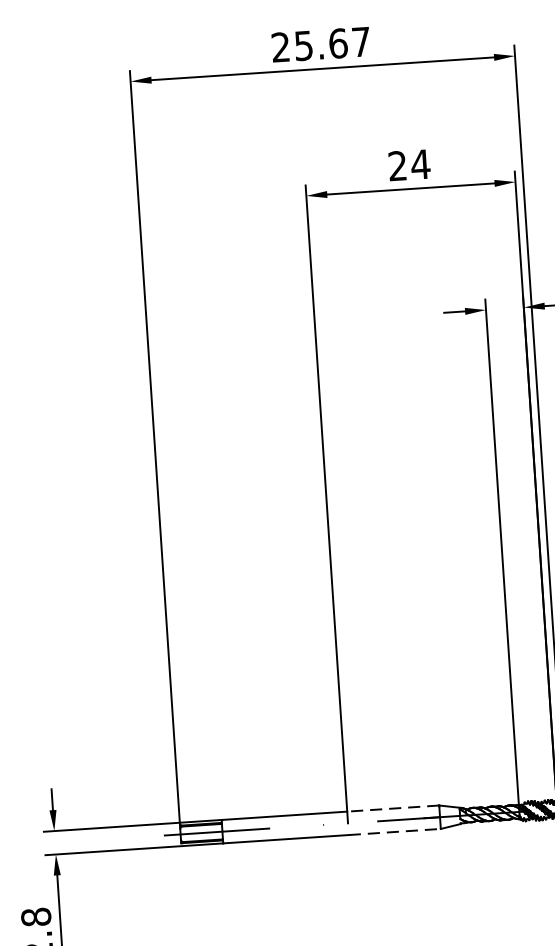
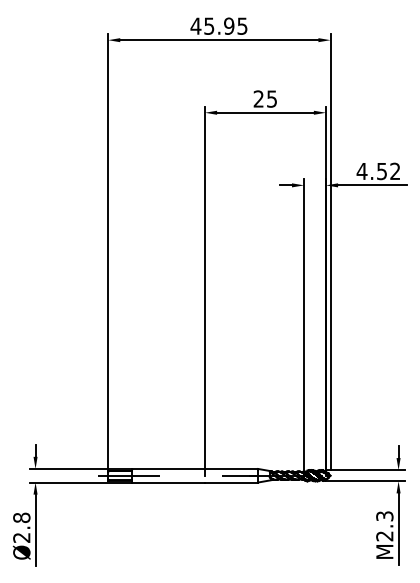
text: (319, 43) -> (218, 25), 25.67 -> 45.95
text: (419, 163) -> (271, 98), 24 -> 25
line: (393, 807) -> (231, 468), dashed -> solid
line: (394, 831) -> (231, 482), dashed -> solid

